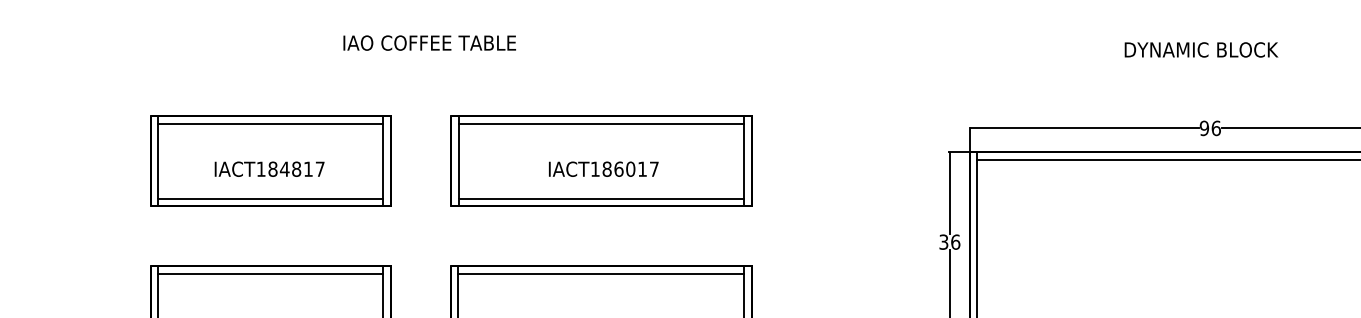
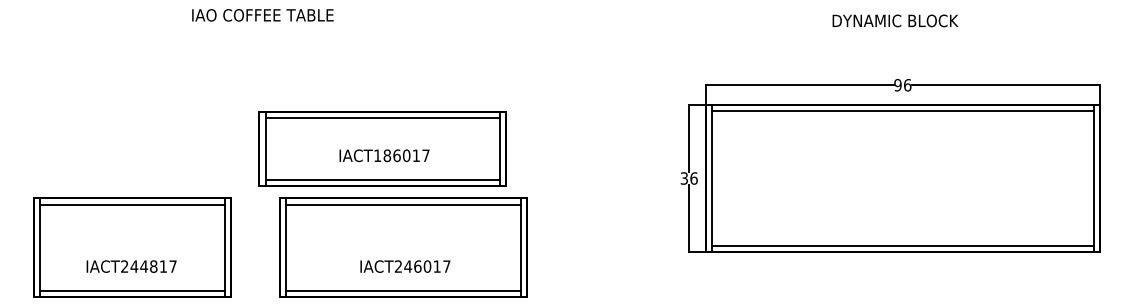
part: (270, 160) -> (132, 111), removed
part: (601, 160) -> (382, 148), moved

